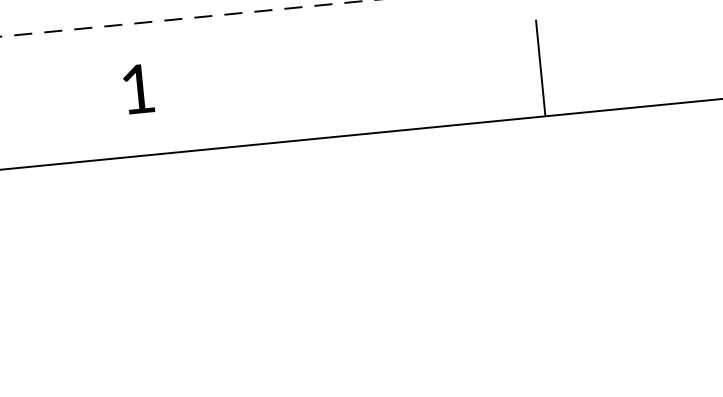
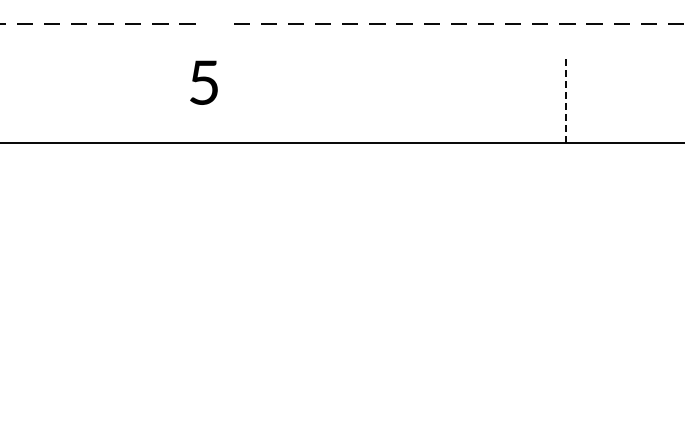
line: (143, 22) -> (214, 23), removed
line: (540, 68) -> (566, 99), solid -> dashed
text: (137, 89) -> (203, 82), 1 -> 5

